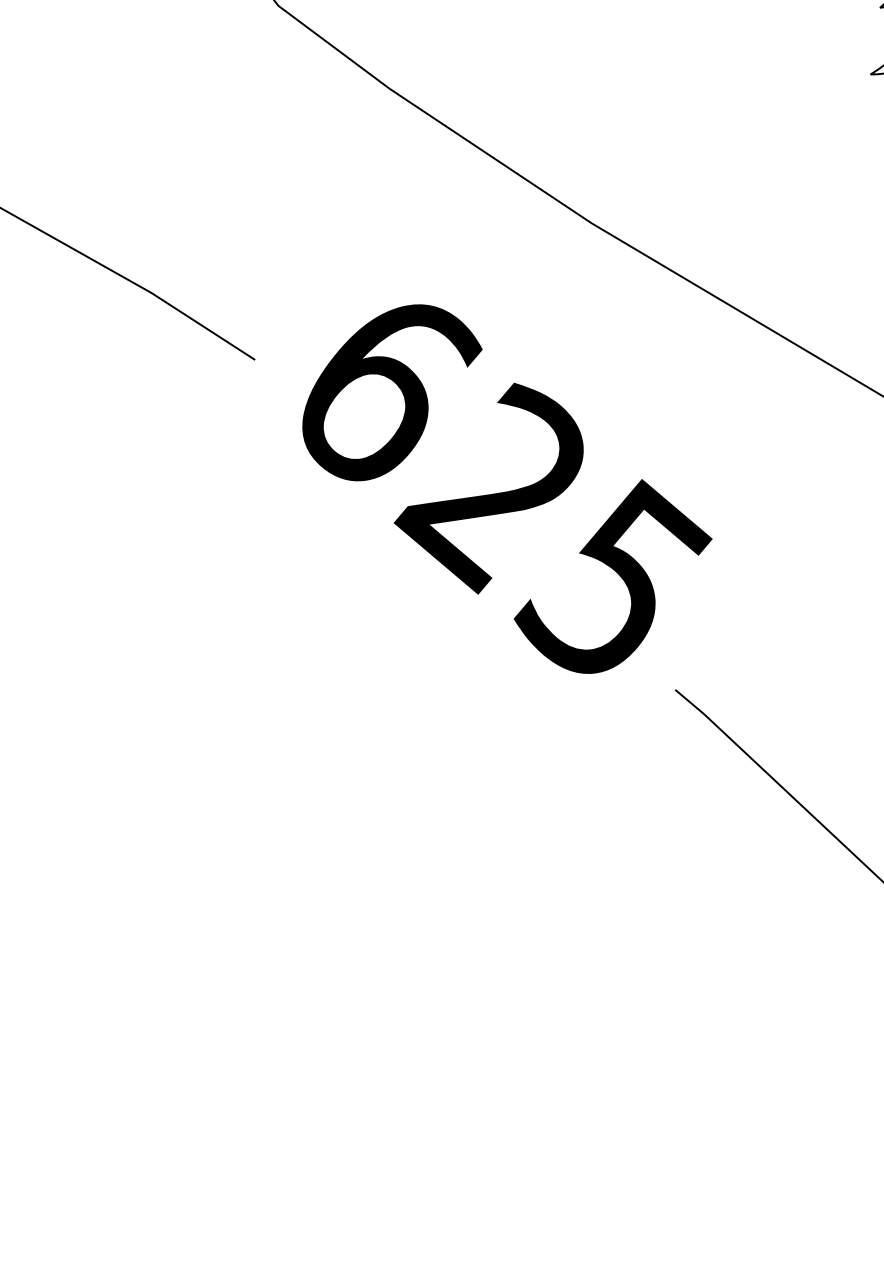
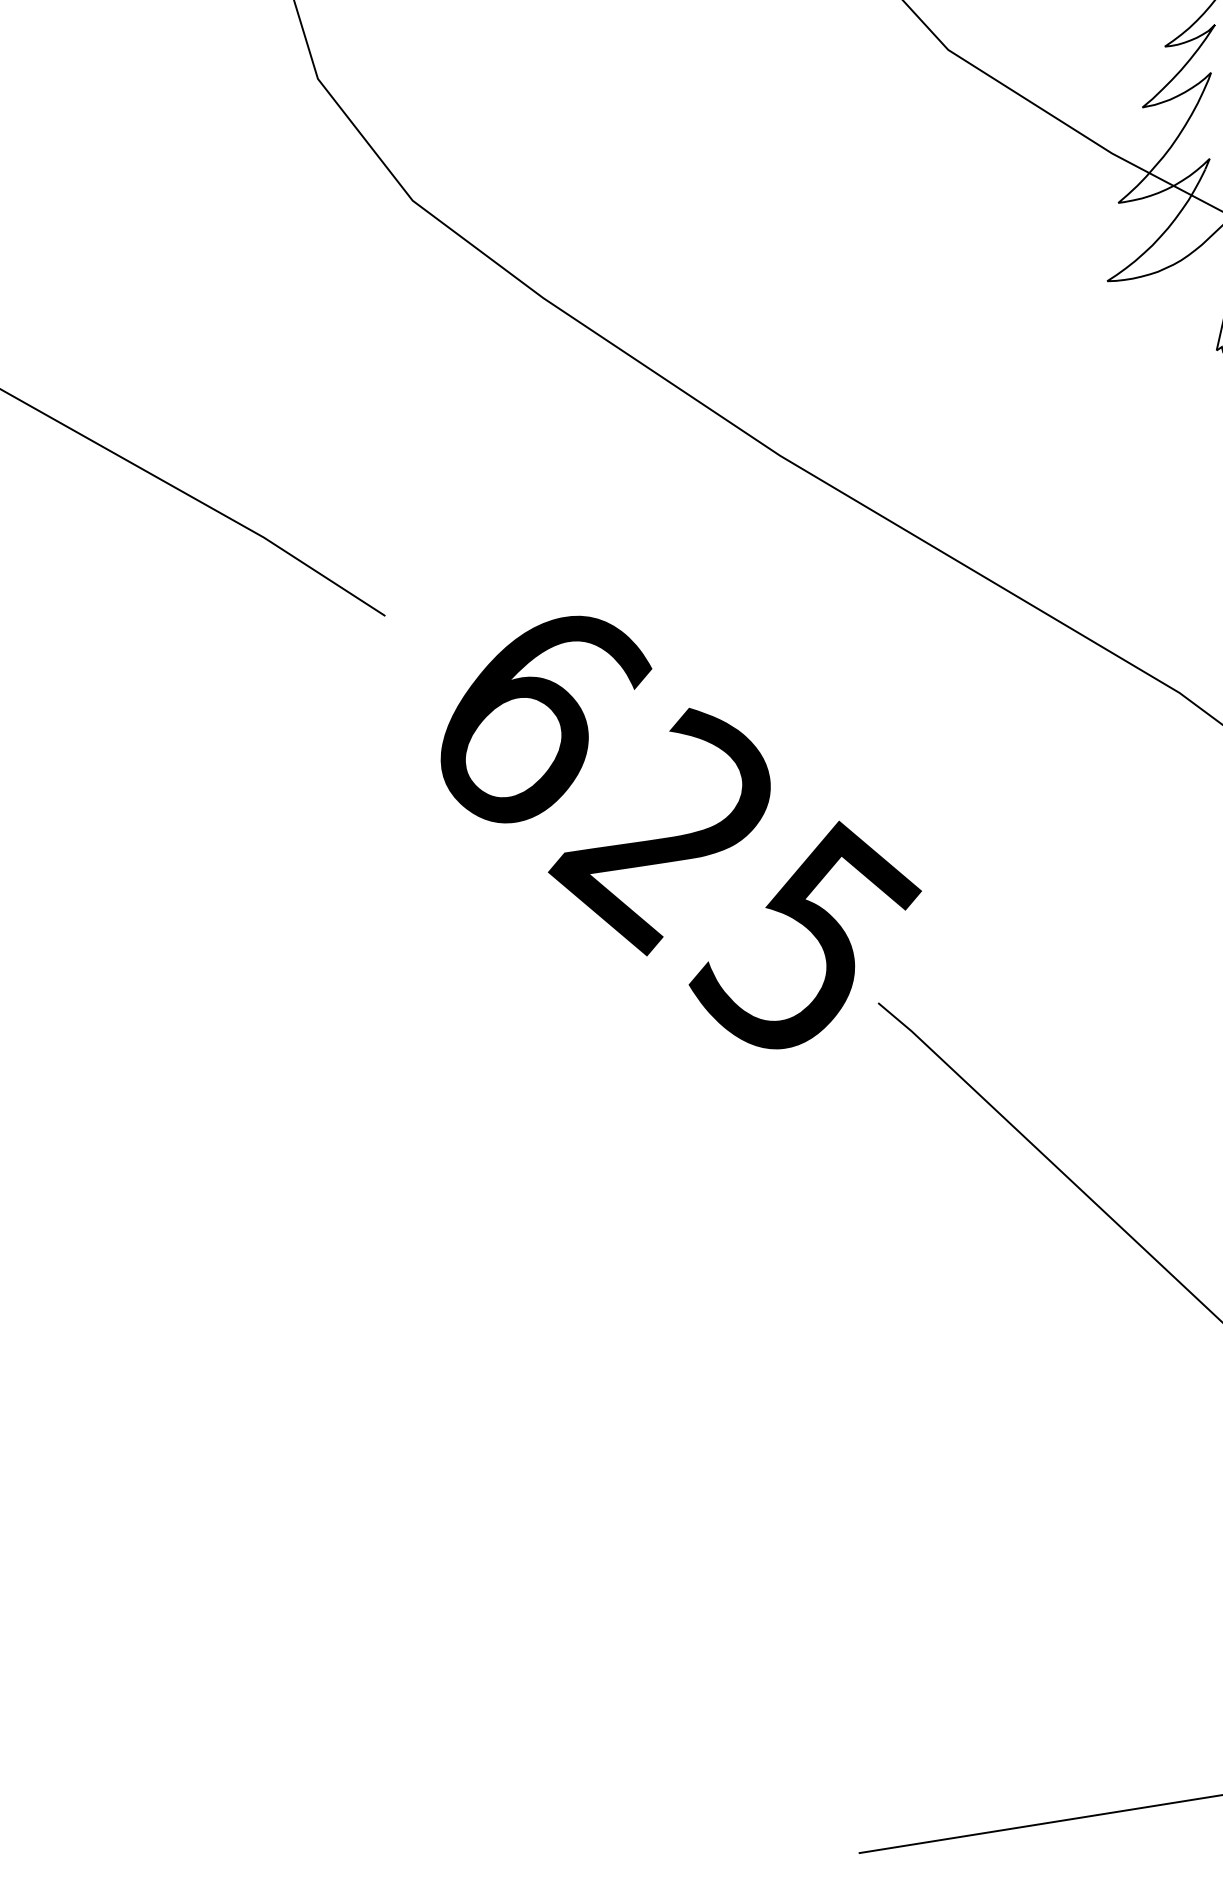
text: (506, 489) -> (680, 832), moved

